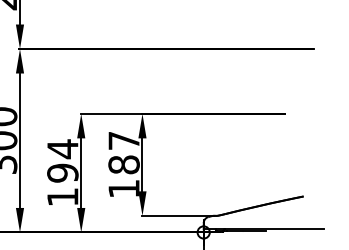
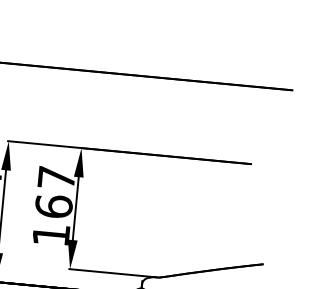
text: (123, 164) -> (53, 206), 187 -> 167

